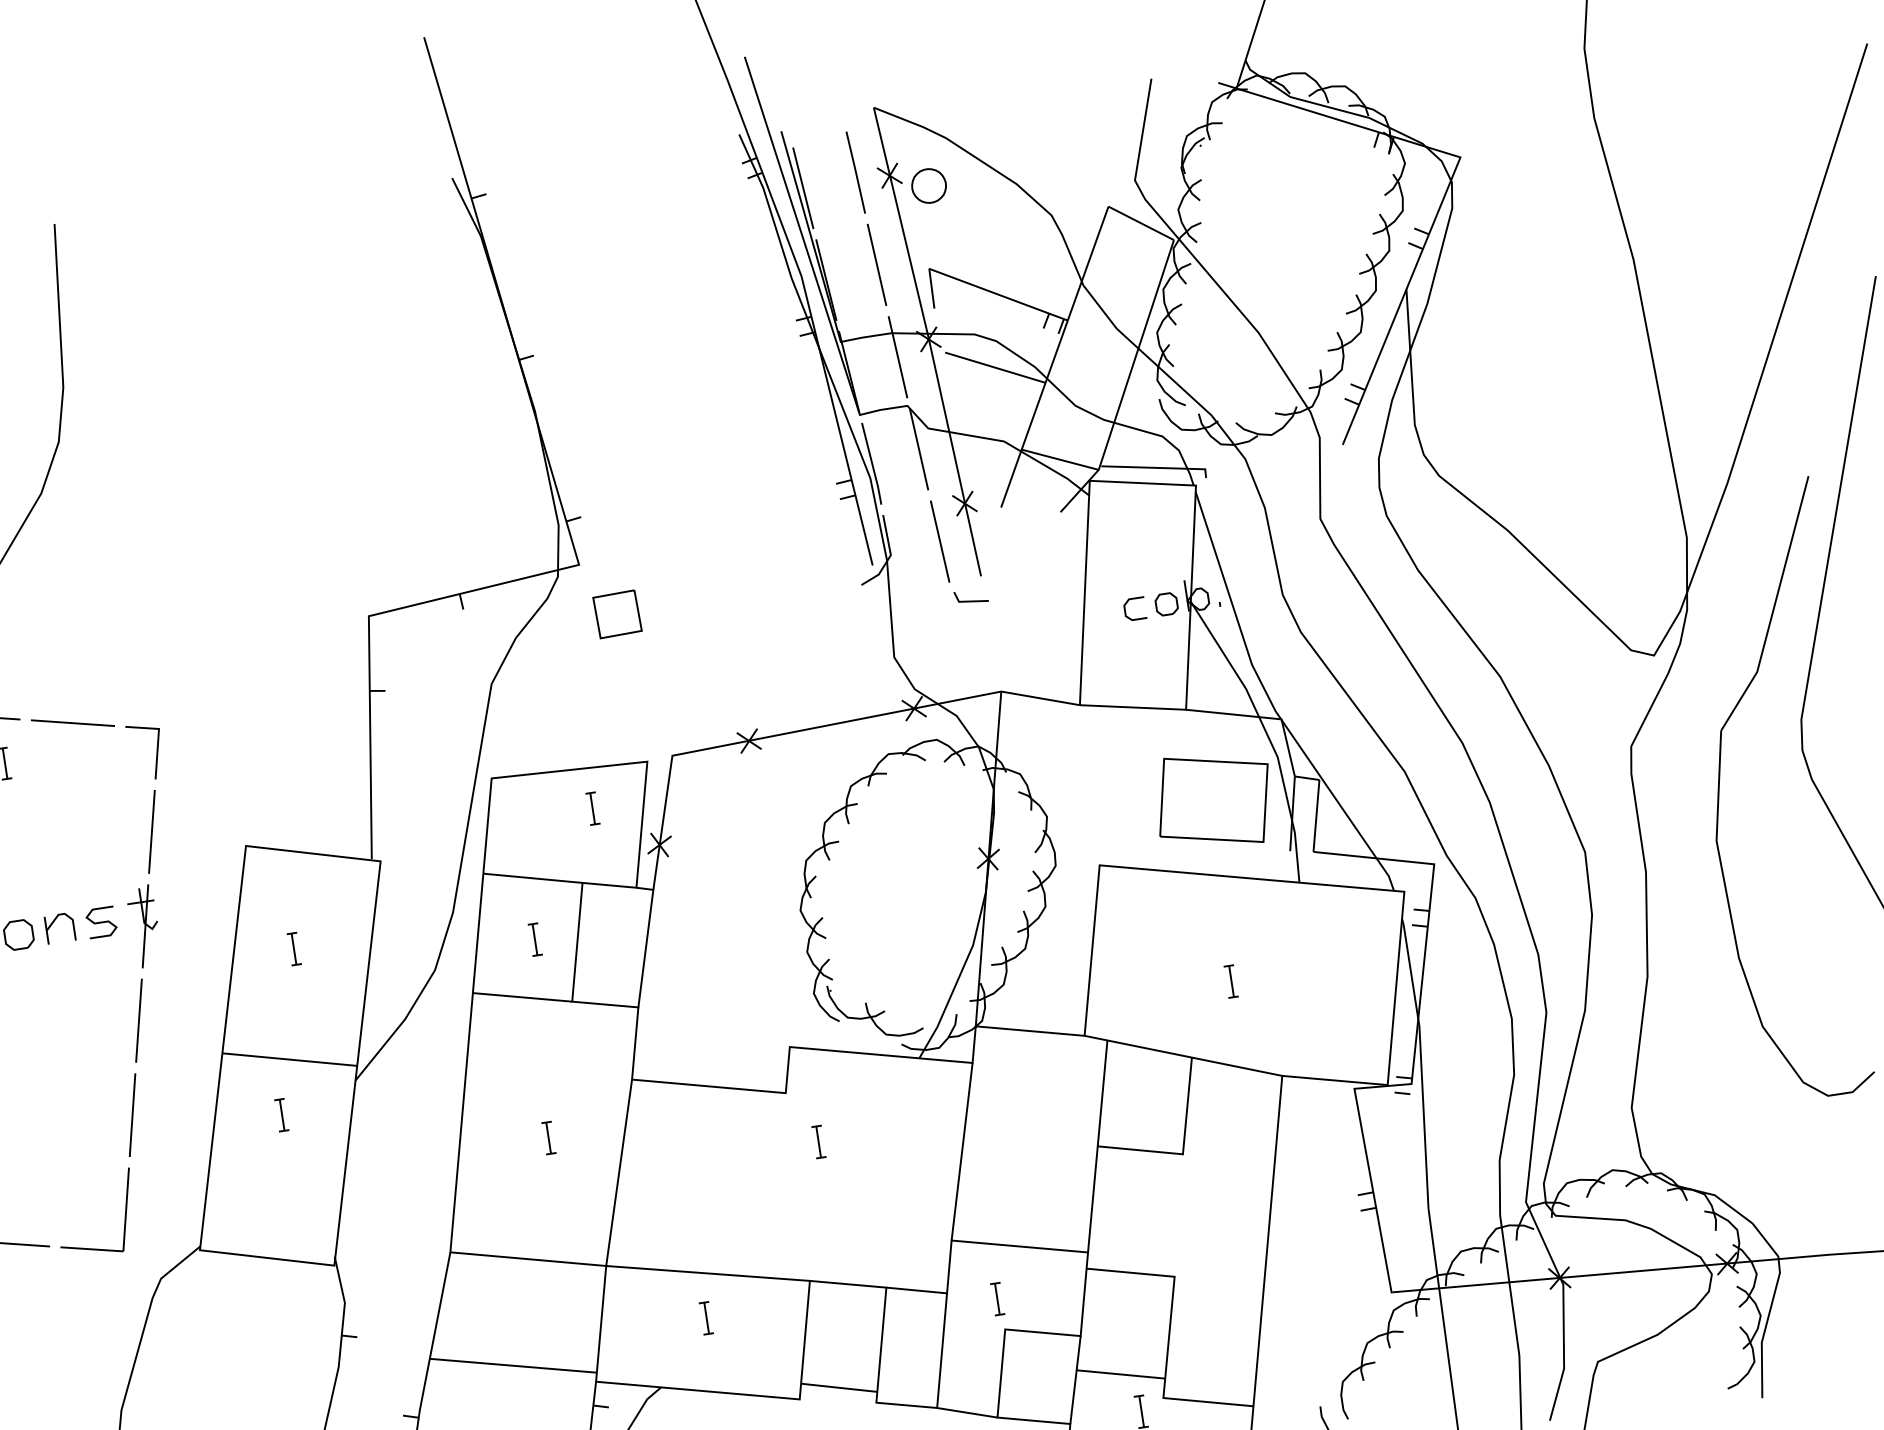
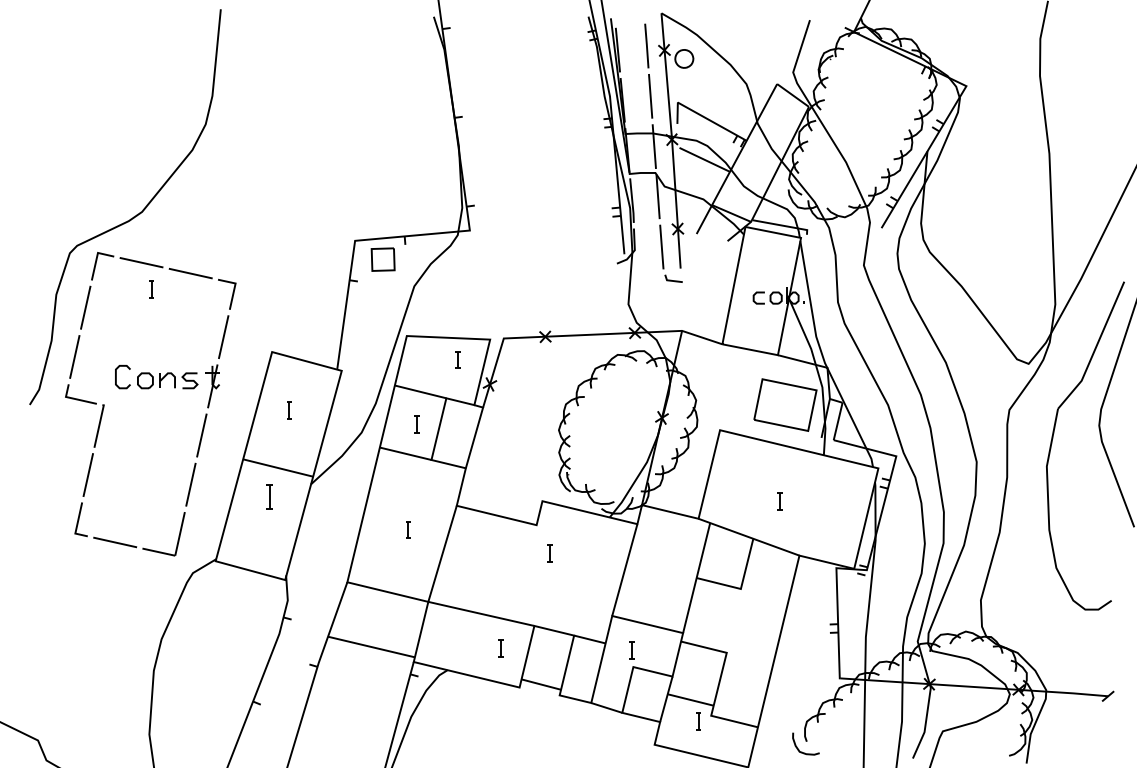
part: (616, 614) -> (382, 259), moved
part: (281, 1114) -> (269, 496), size x1.4
part: (705, 1318) -> (500, 648), moved

